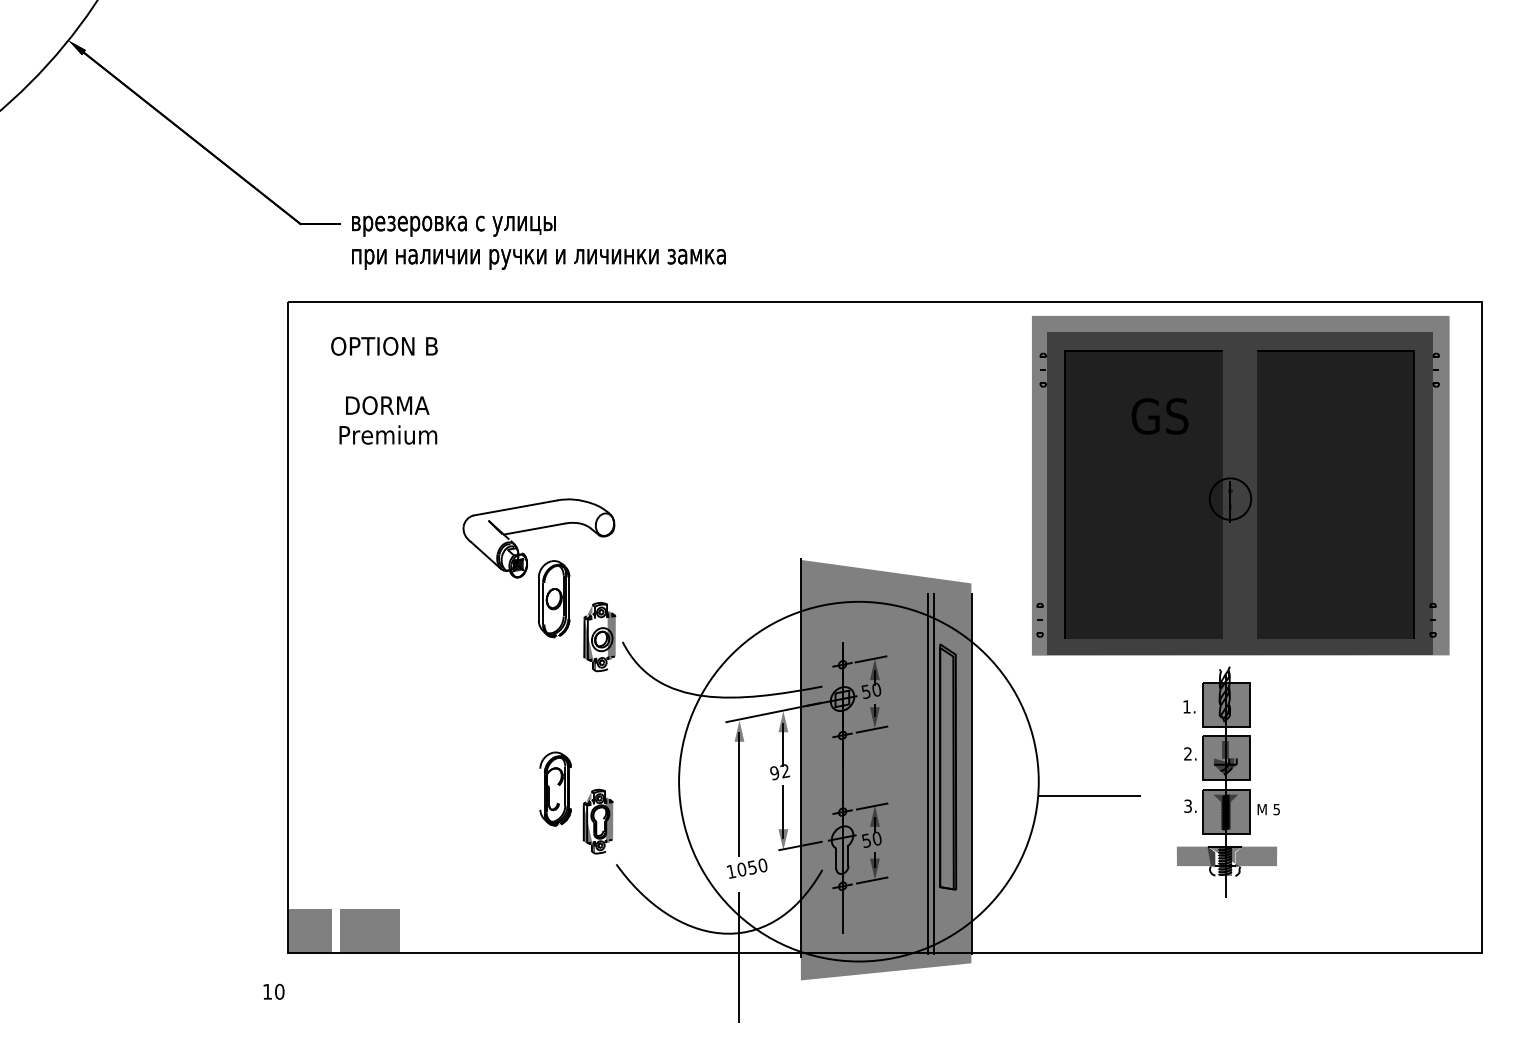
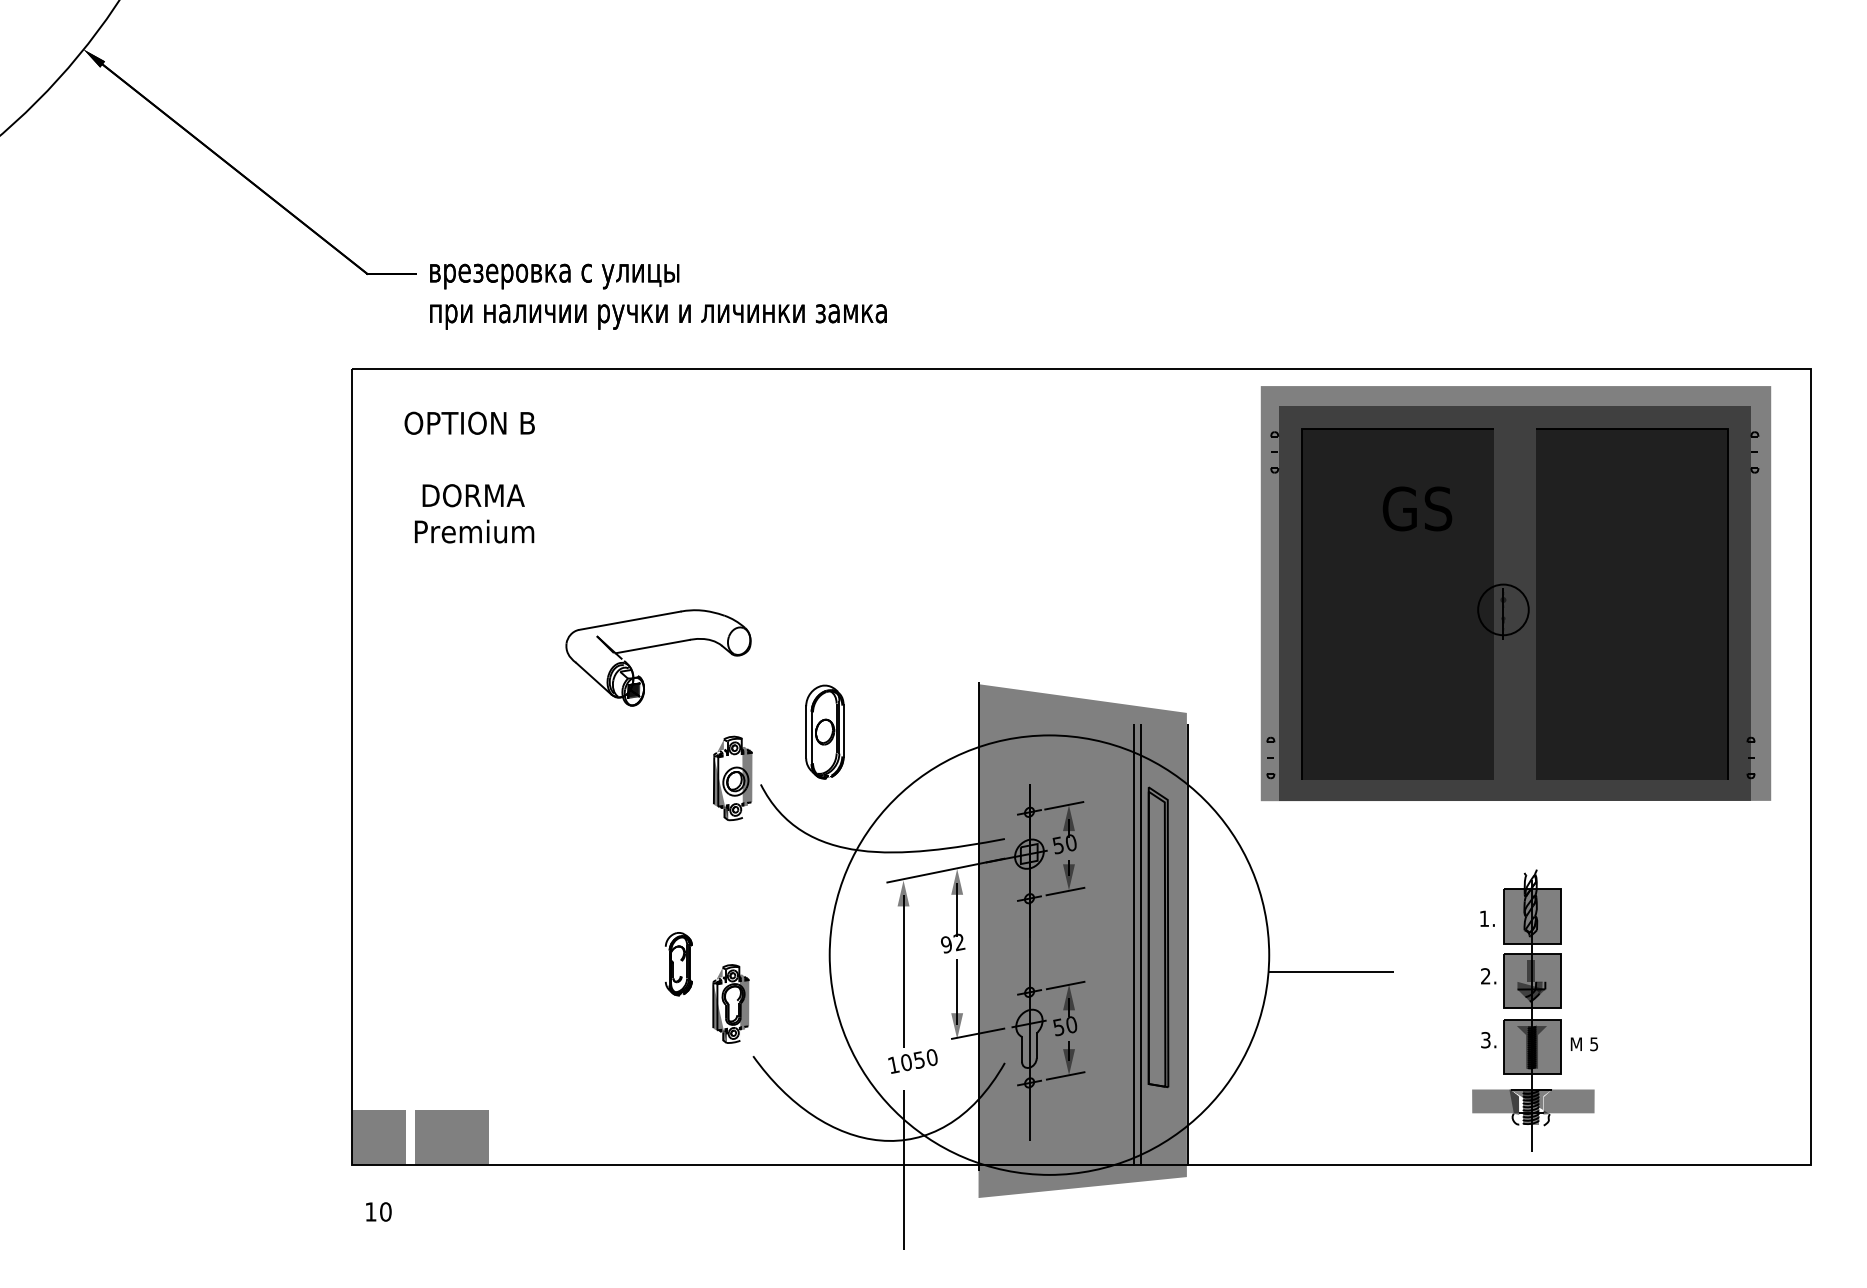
part: (553, 599) -> (824, 732), moved
part: (1228, 781) -> (1535, 1009), moved
part: (555, 788) -> (678, 963), size x0.7
text: (273, 991) -> (378, 1211), moved

